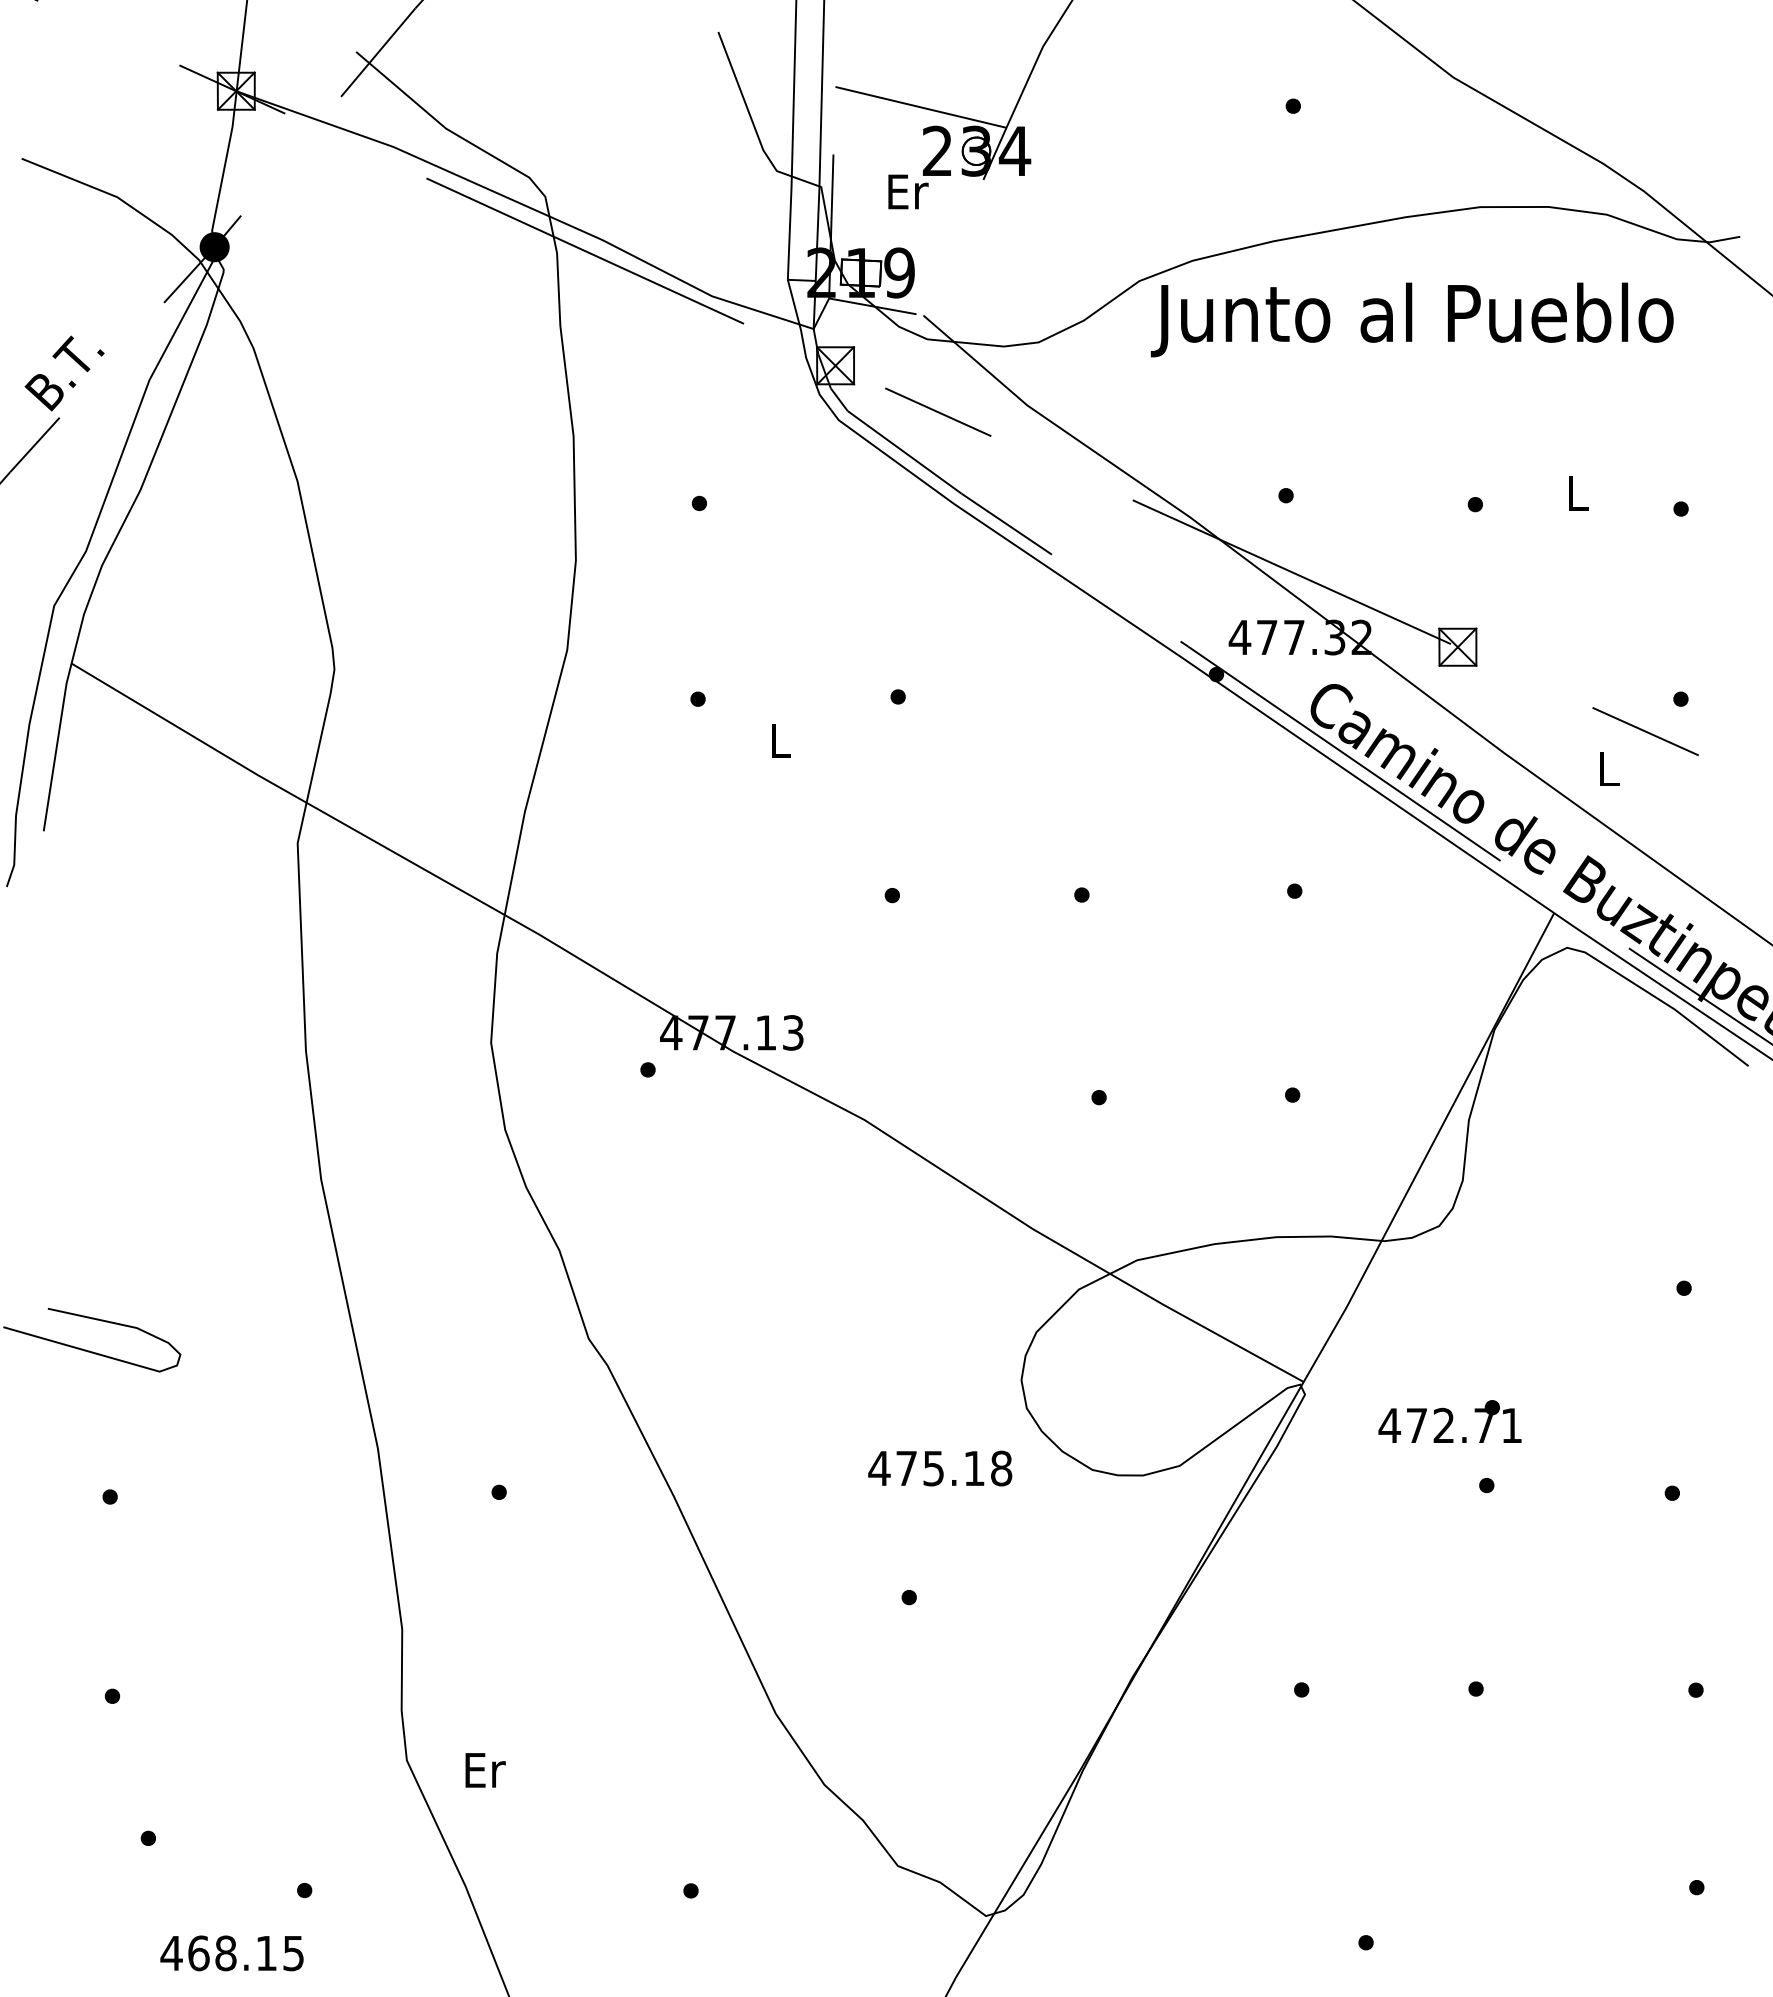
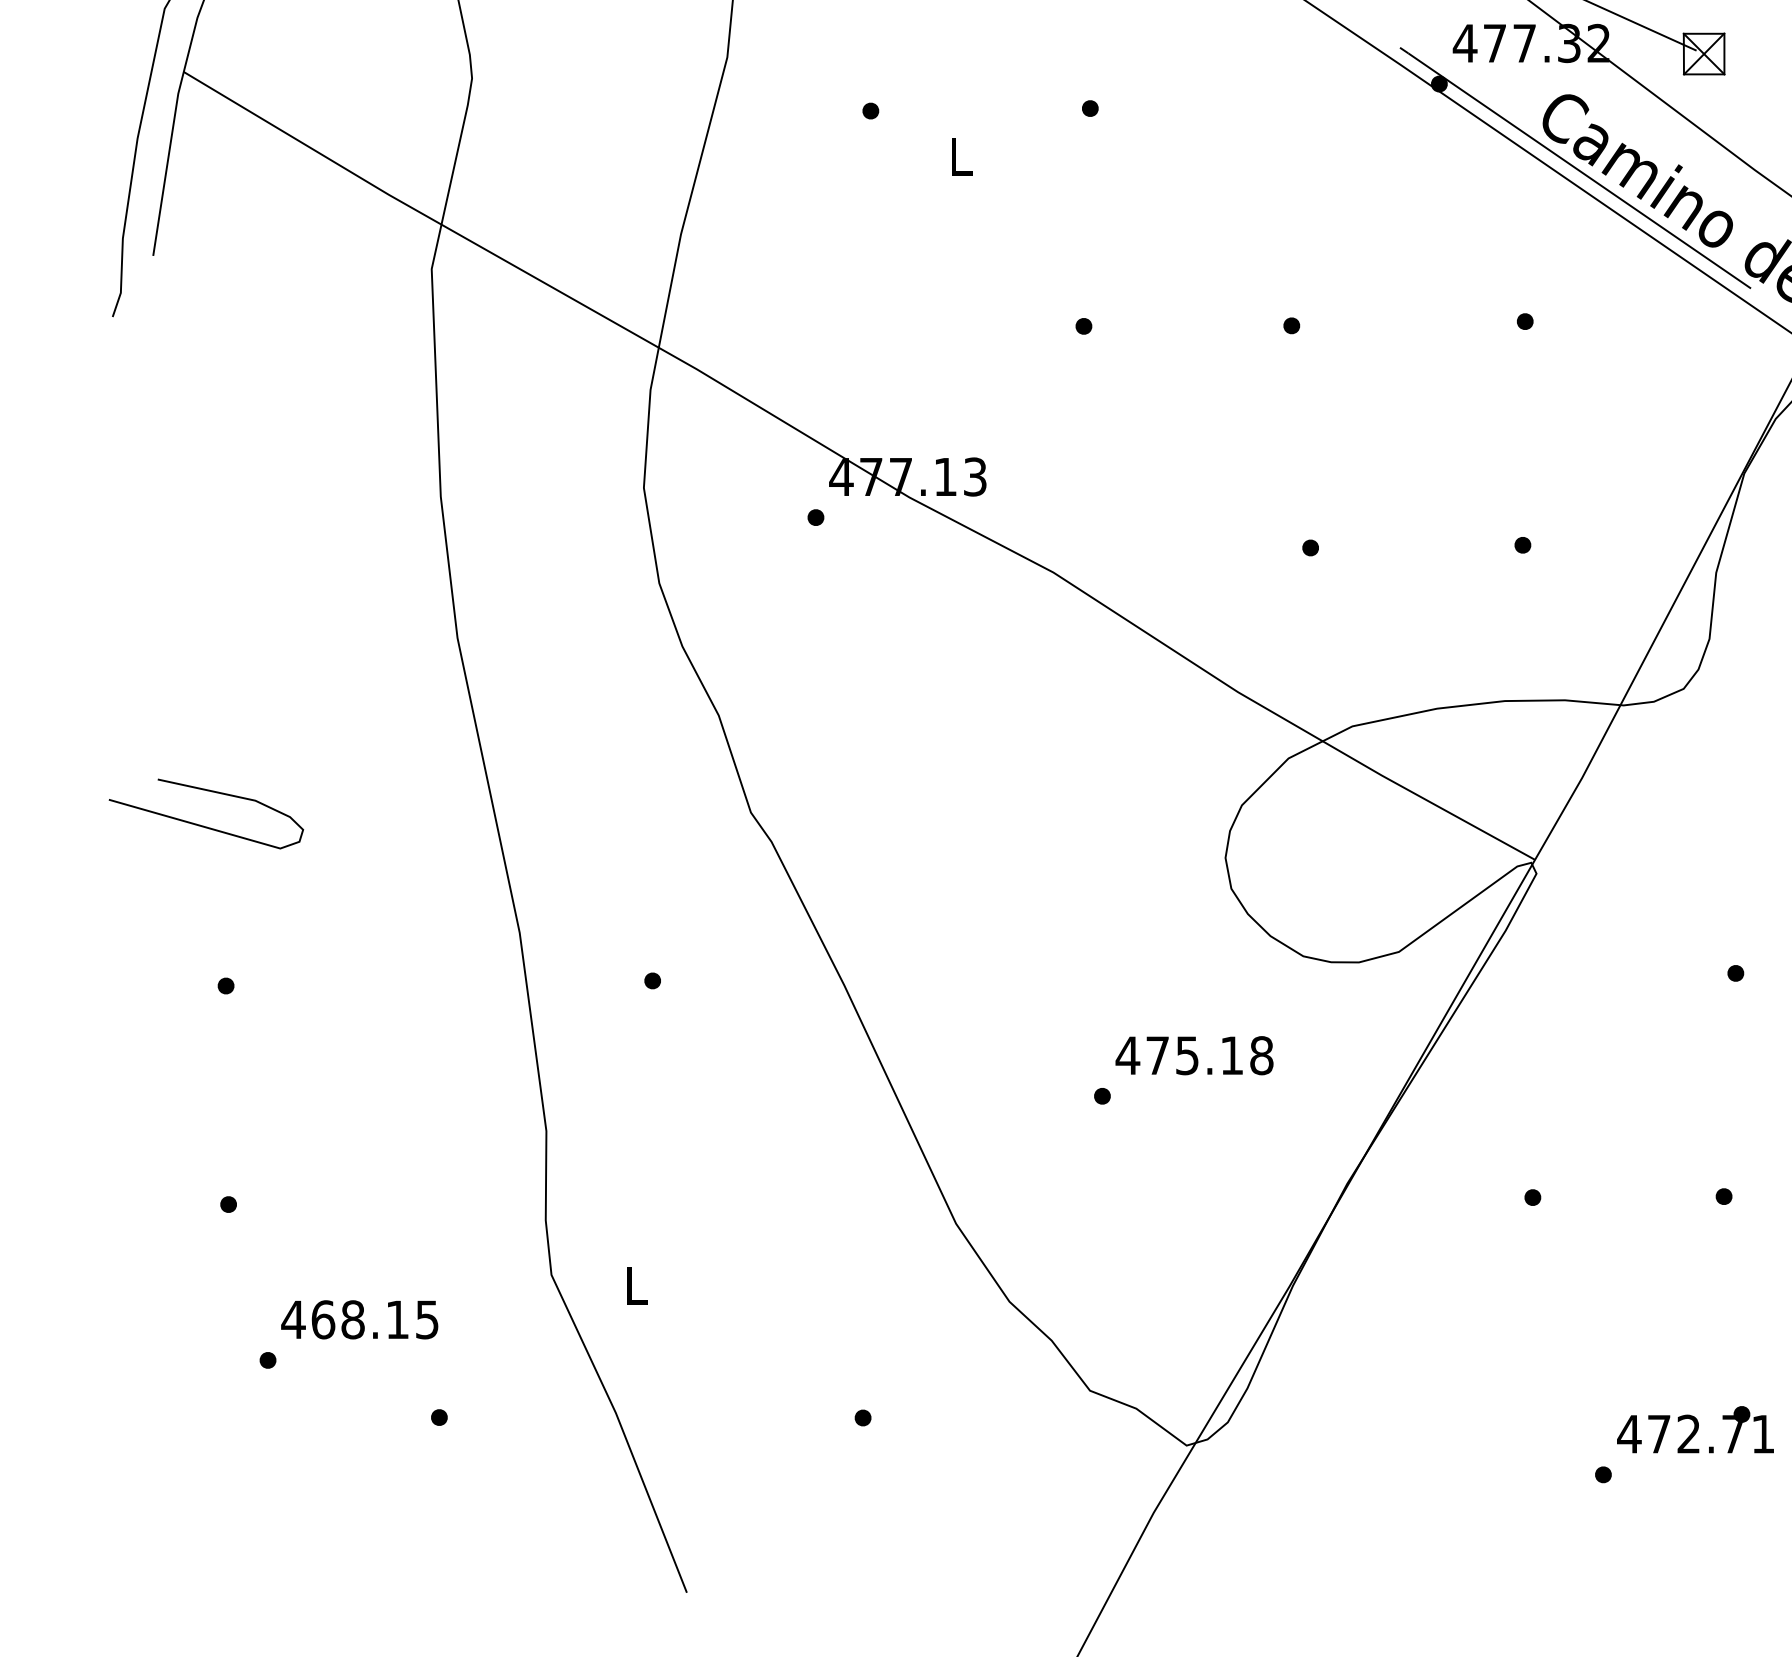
text: (1449, 1421) -> (1694, 1429), moved
text: (940, 1468) -> (1194, 1055), moved
text: (485, 1770) -> (637, 1285), Er -> L
text: (231, 1953) -> (359, 1319), moved

